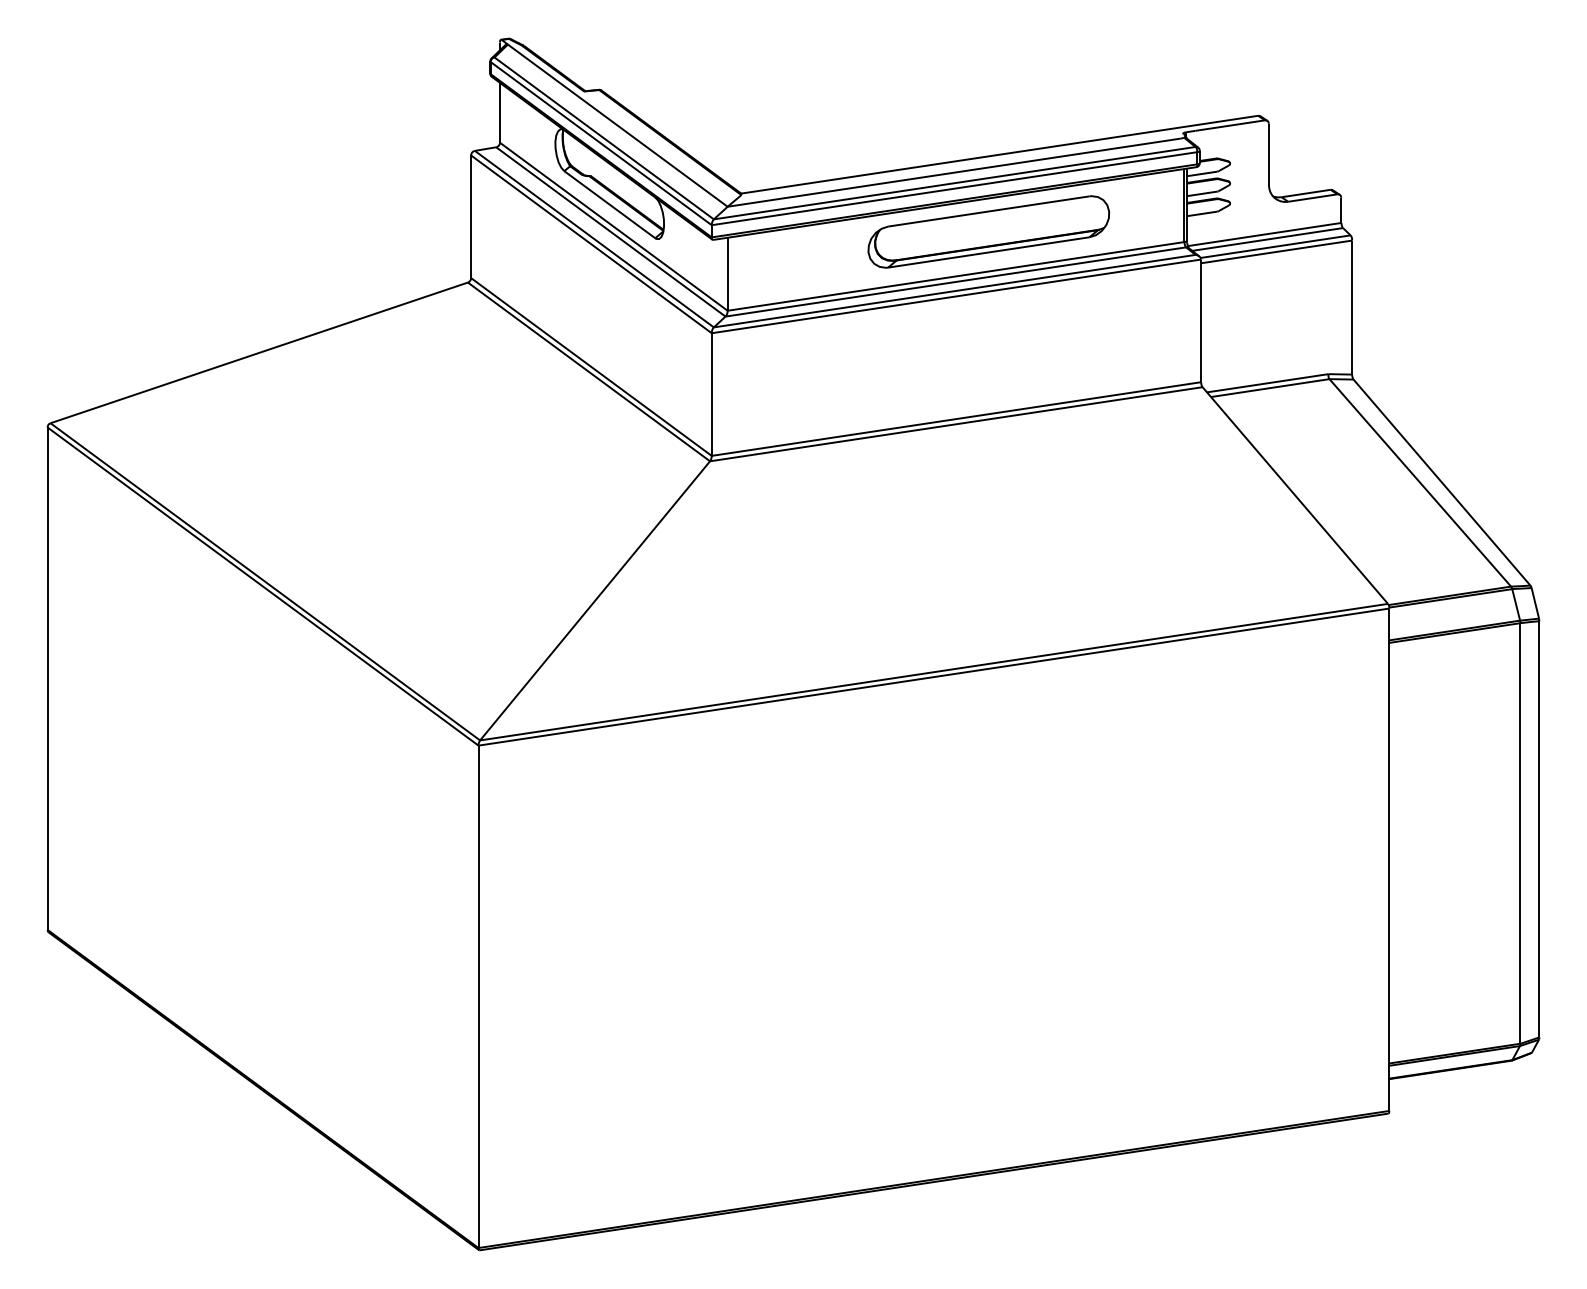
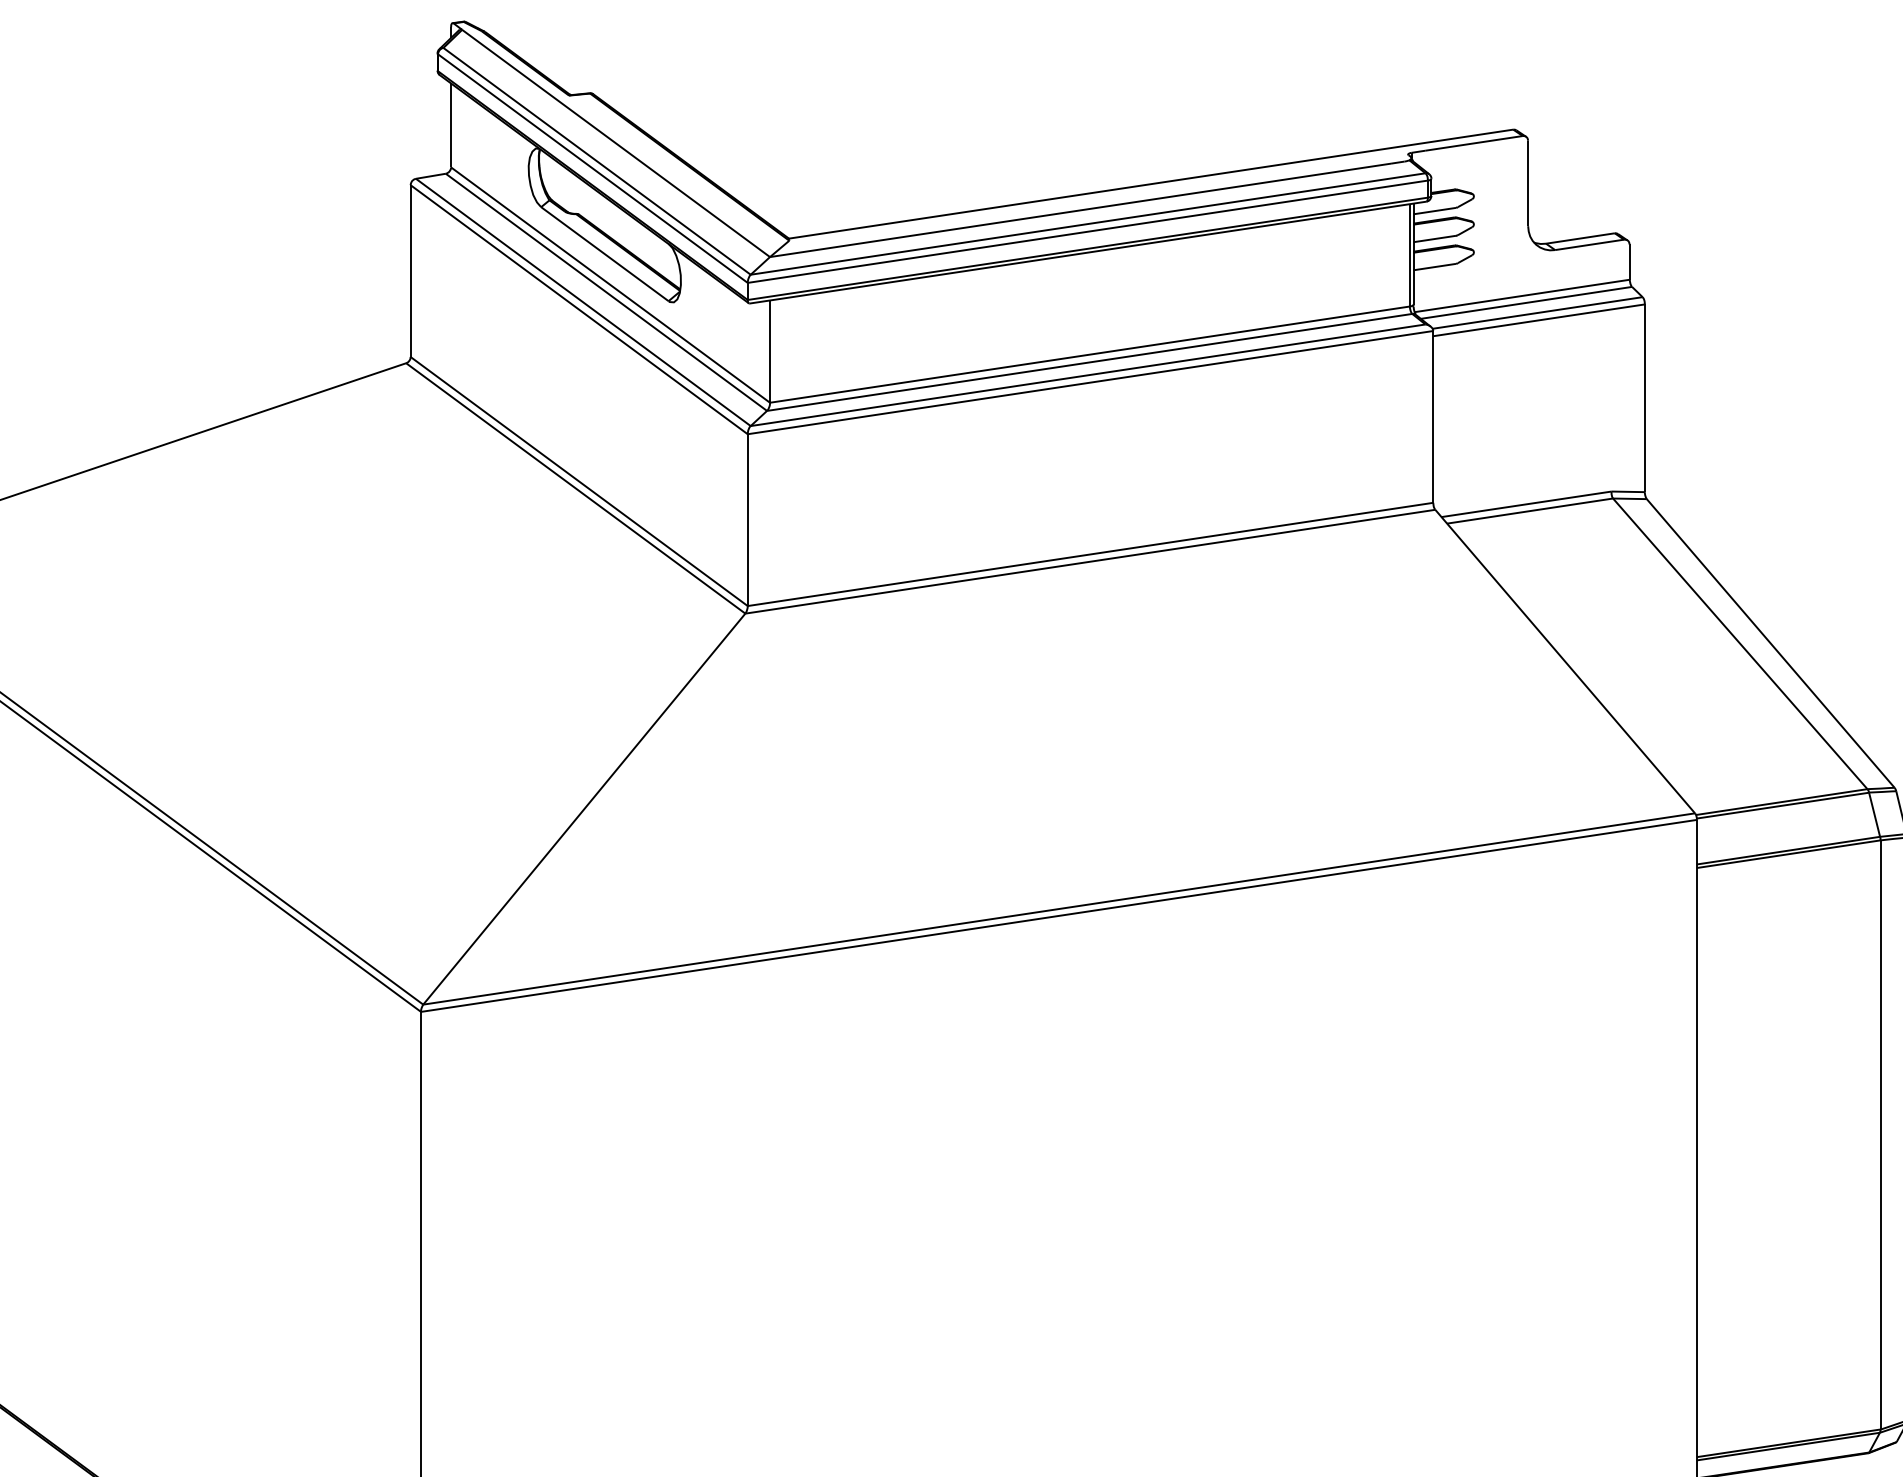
part: (988, 231) -> (1135, 291), removed

